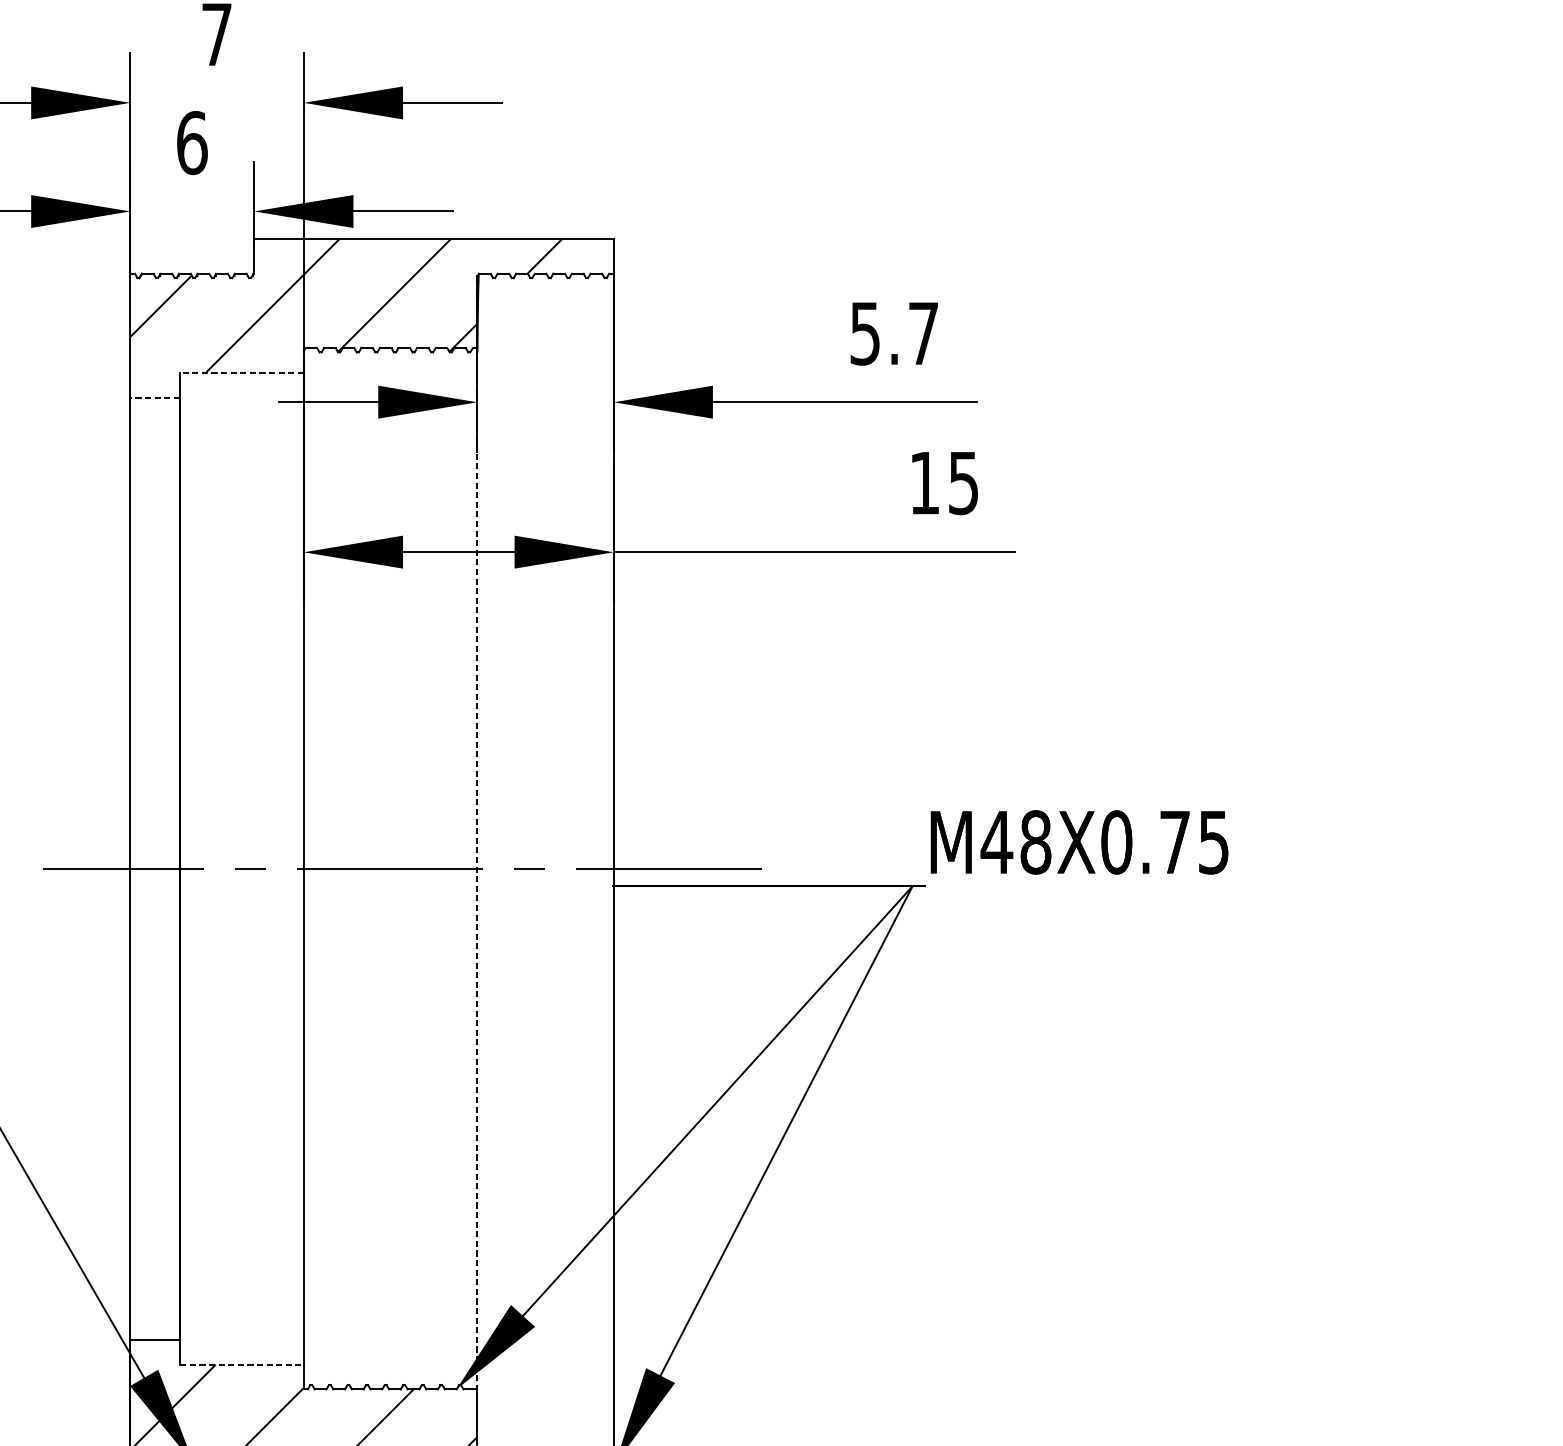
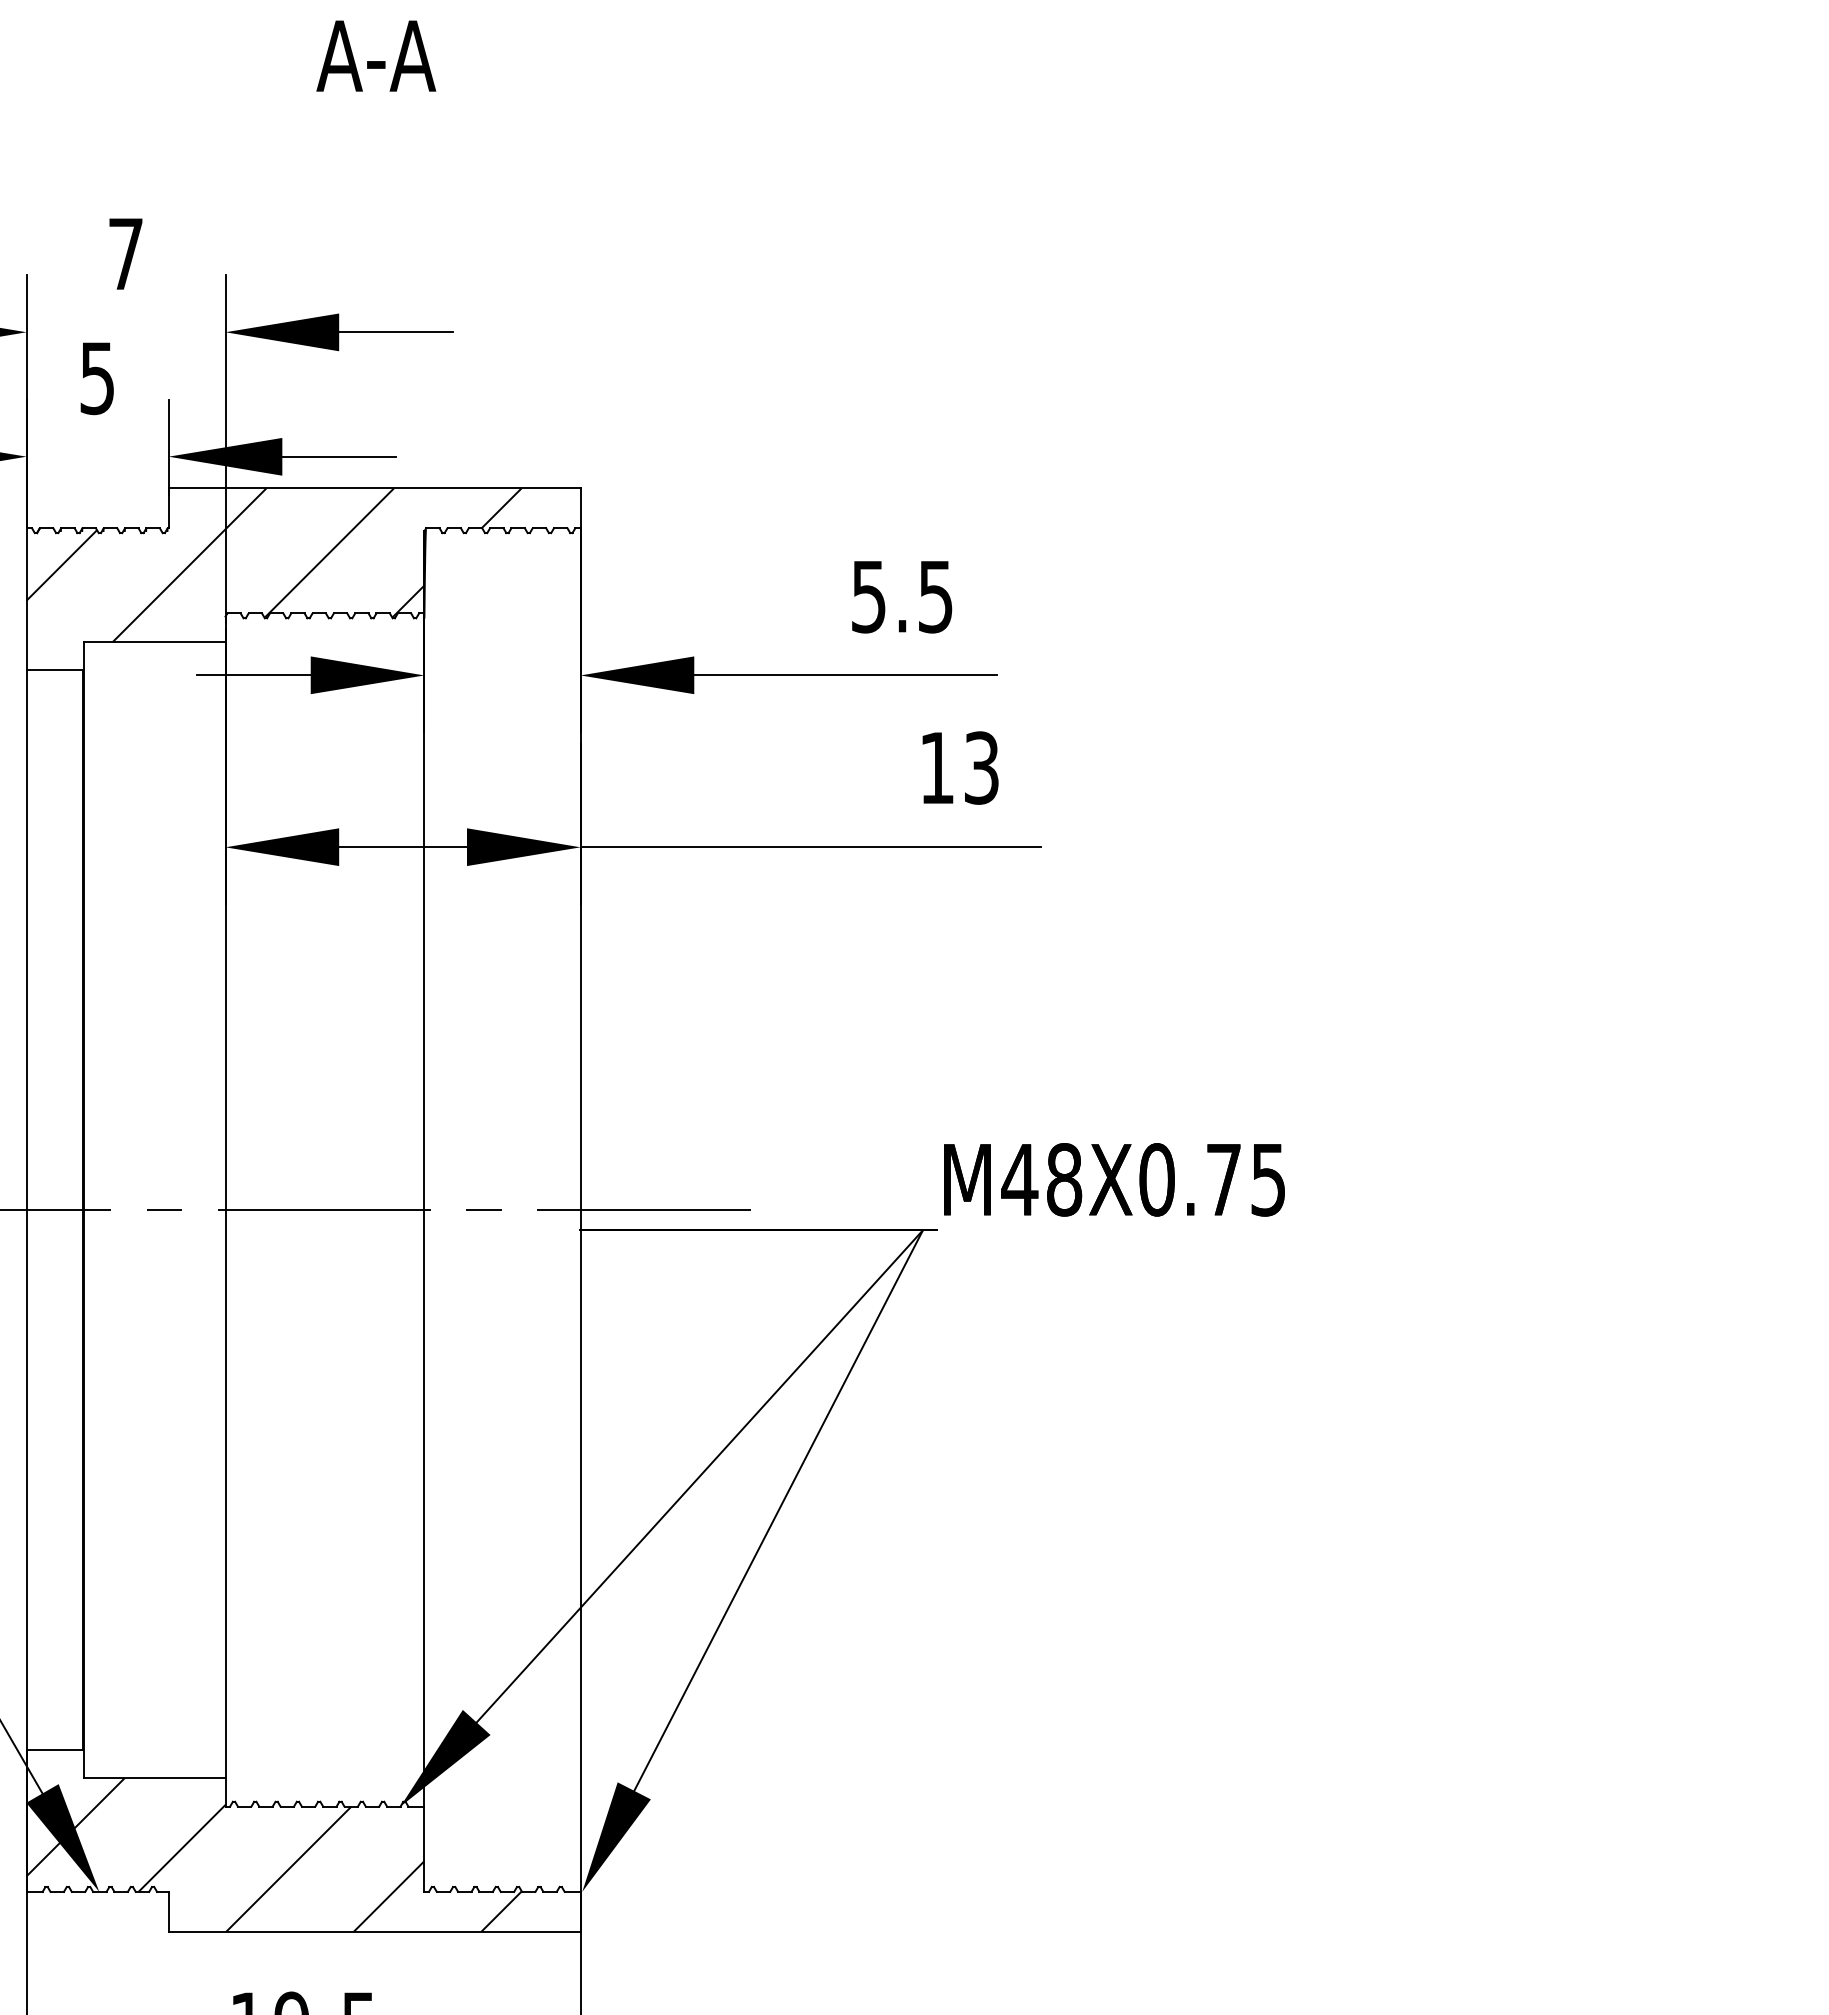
text: (192, 143) -> (97, 378), 6 -> 5
text: (923, 334) -> (935, 597), 5.7 -> 5.5
line: (241, 372) -> (154, 641), dashed -> solid
line: (154, 397) -> (54, 670), dashed -> solid
text: (963, 482) -> (981, 767), 15 -> 13
line: (477, 869) -> (424, 1210), dashed -> solid
line: (241, 1364) -> (154, 1778), dashed -> solid

